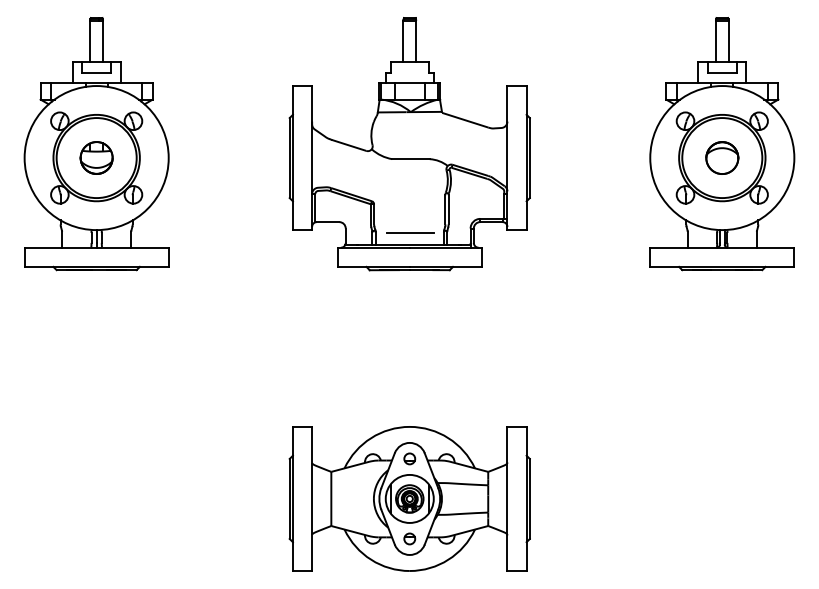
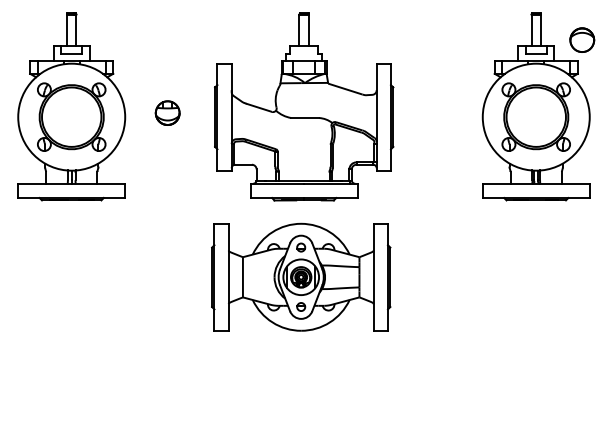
part: (96, 157) -> (167, 112), moved
part: (722, 157) -> (582, 39), moved
line: (410, 232) -> (304, 172), removed
part: (410, 497) -> (301, 276), moved

